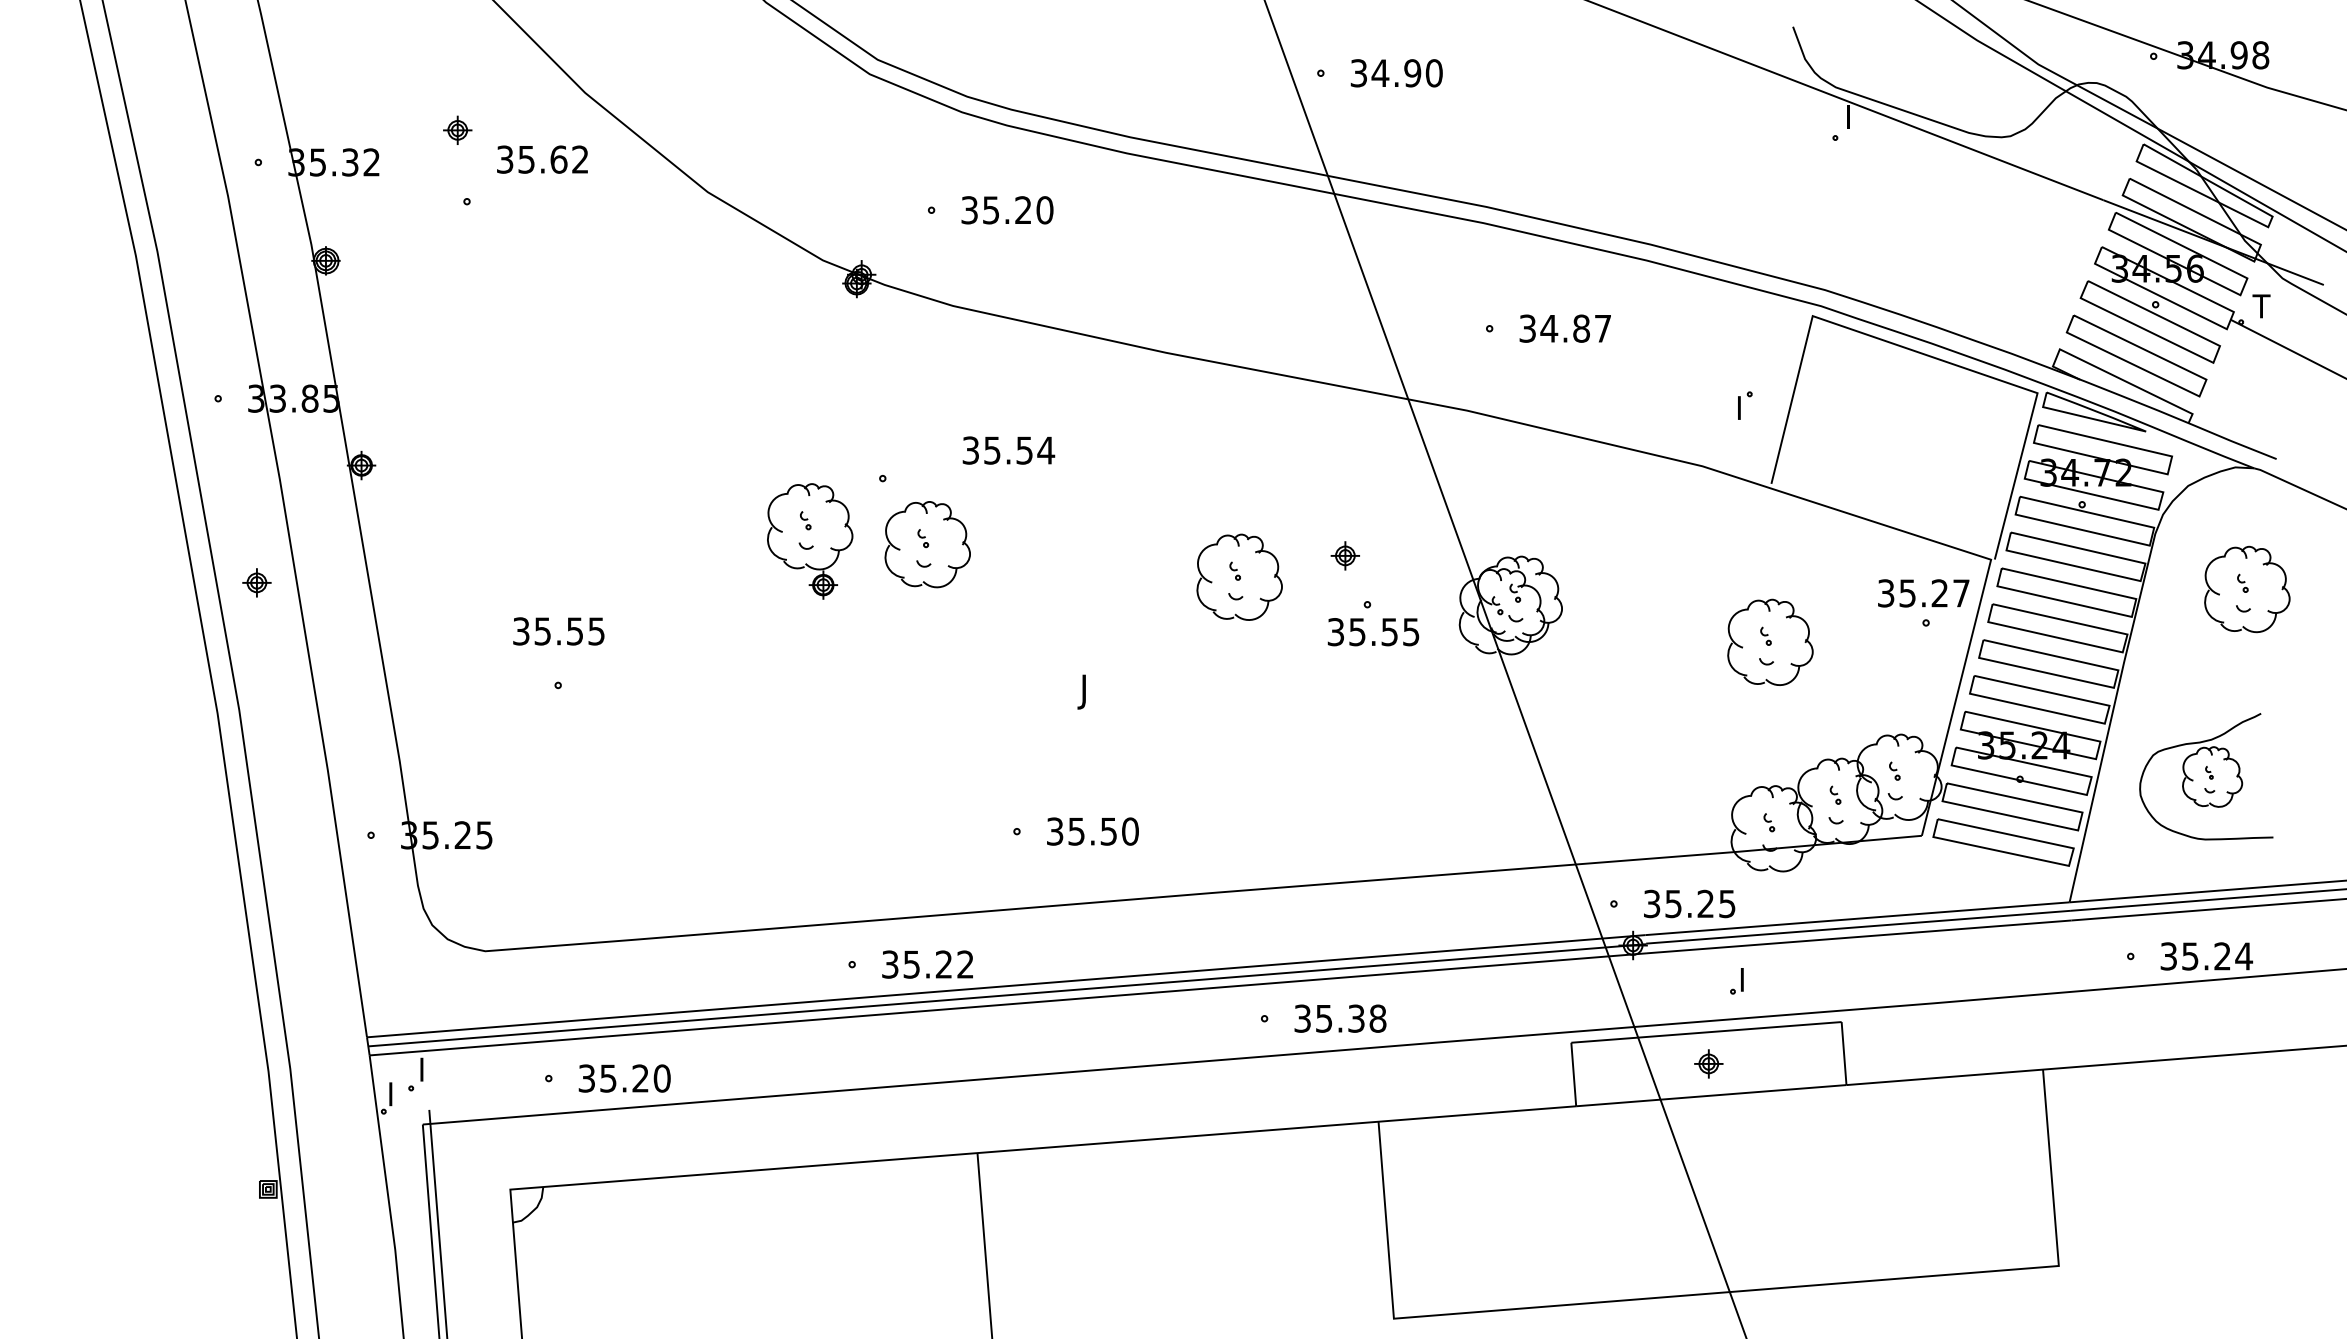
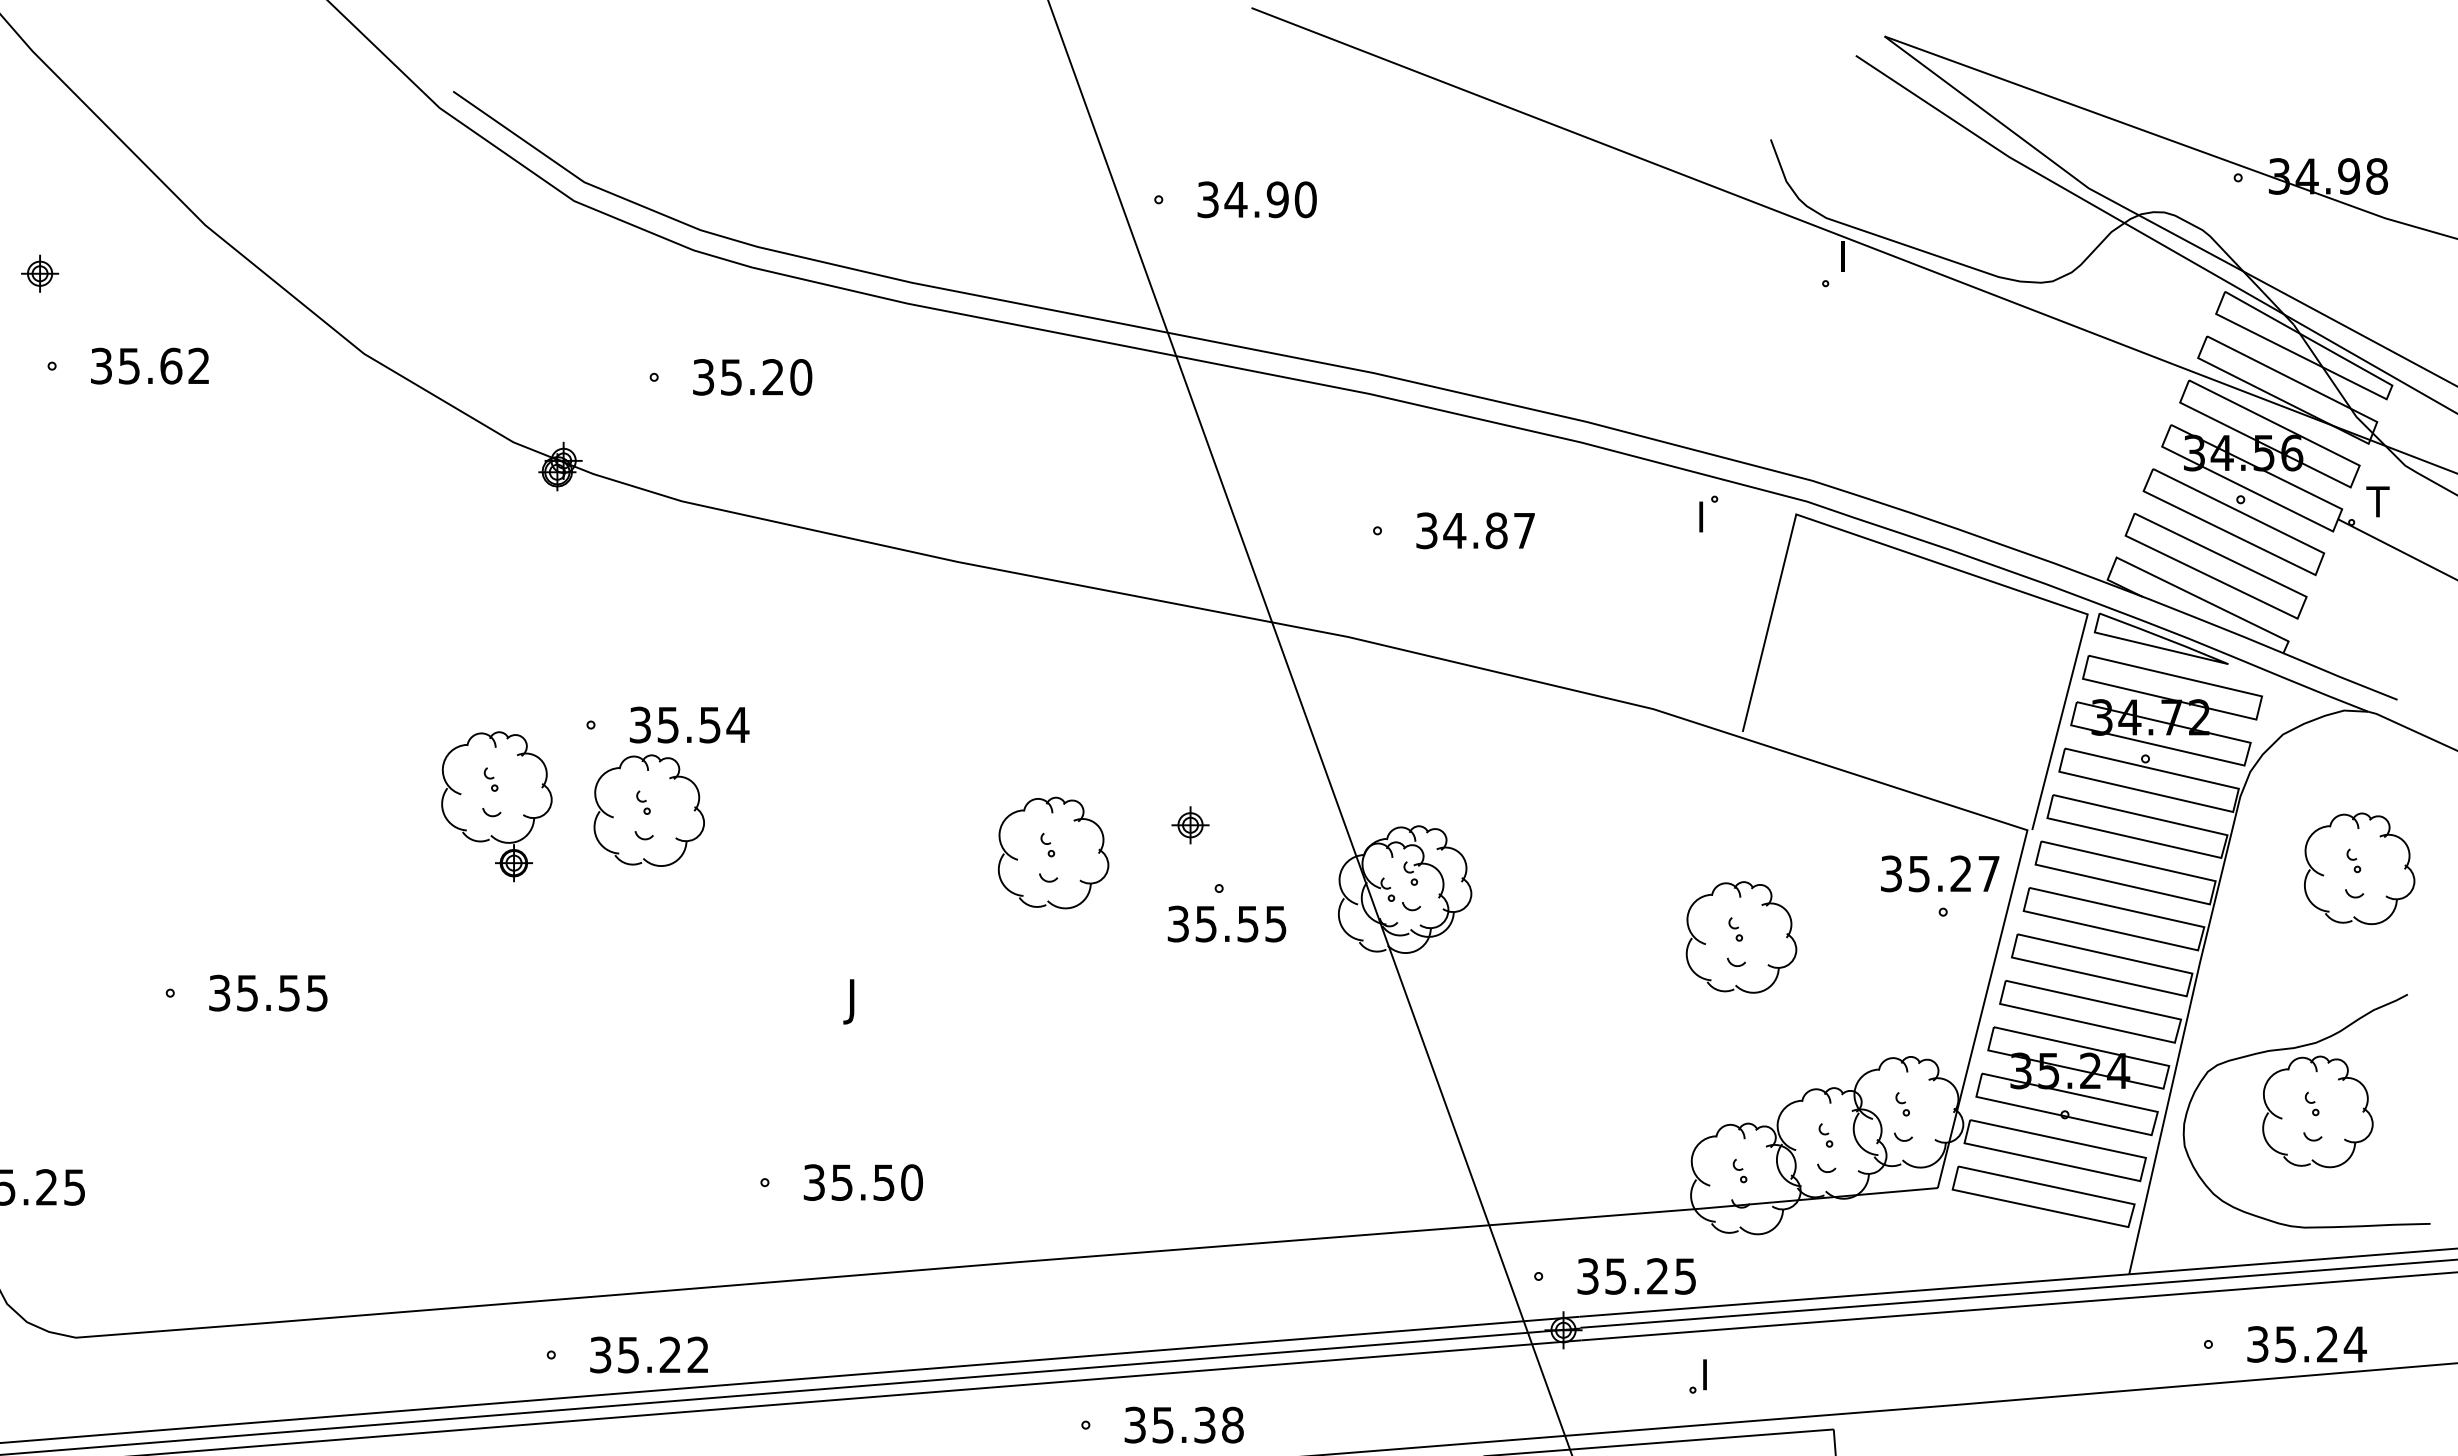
text: (542, 159) -> (149, 365), moved
part: (1745, 405) -> (1709, 513), moved
text: (1008, 450) -> (689, 724), moved
text: (558, 631) -> (267, 993), moved
part: (2206, 776) -> (2306, 1111), size x1.43

